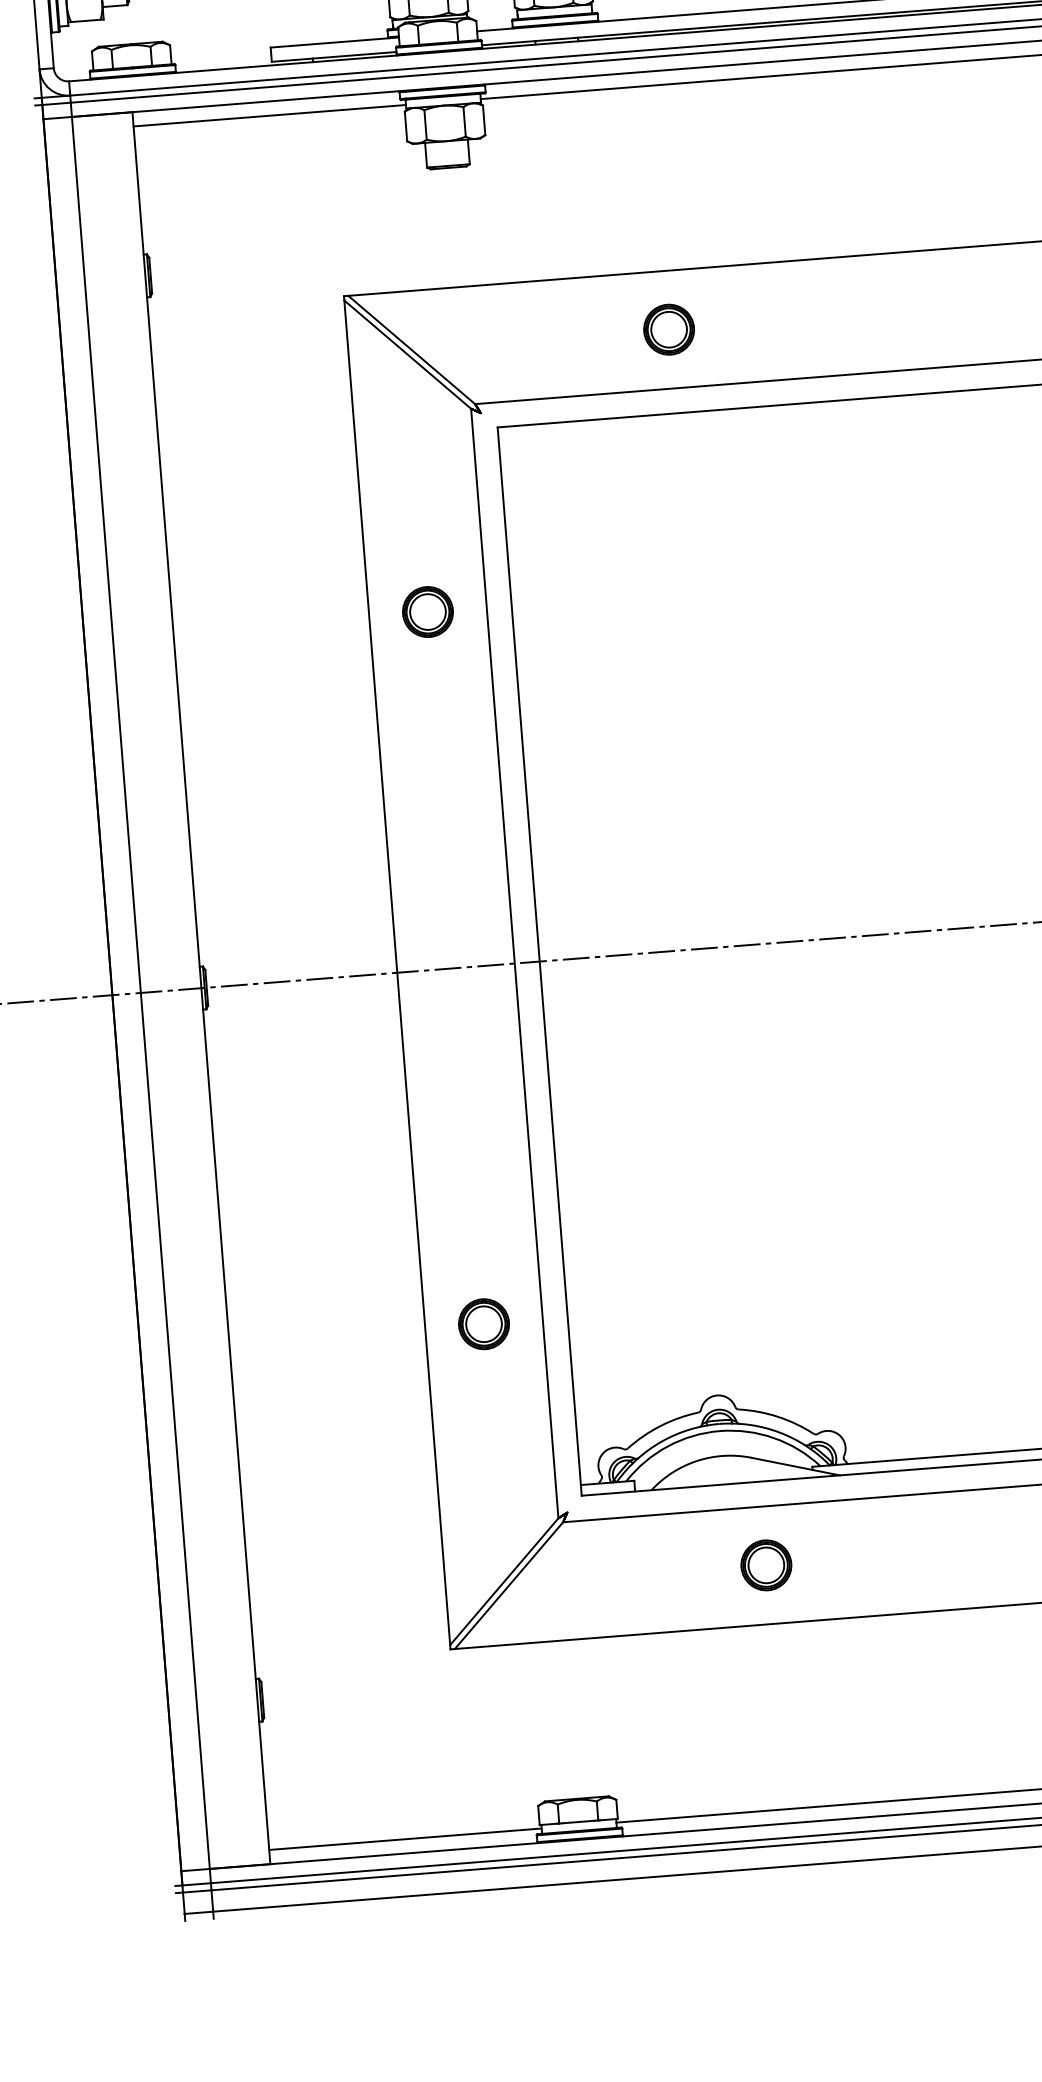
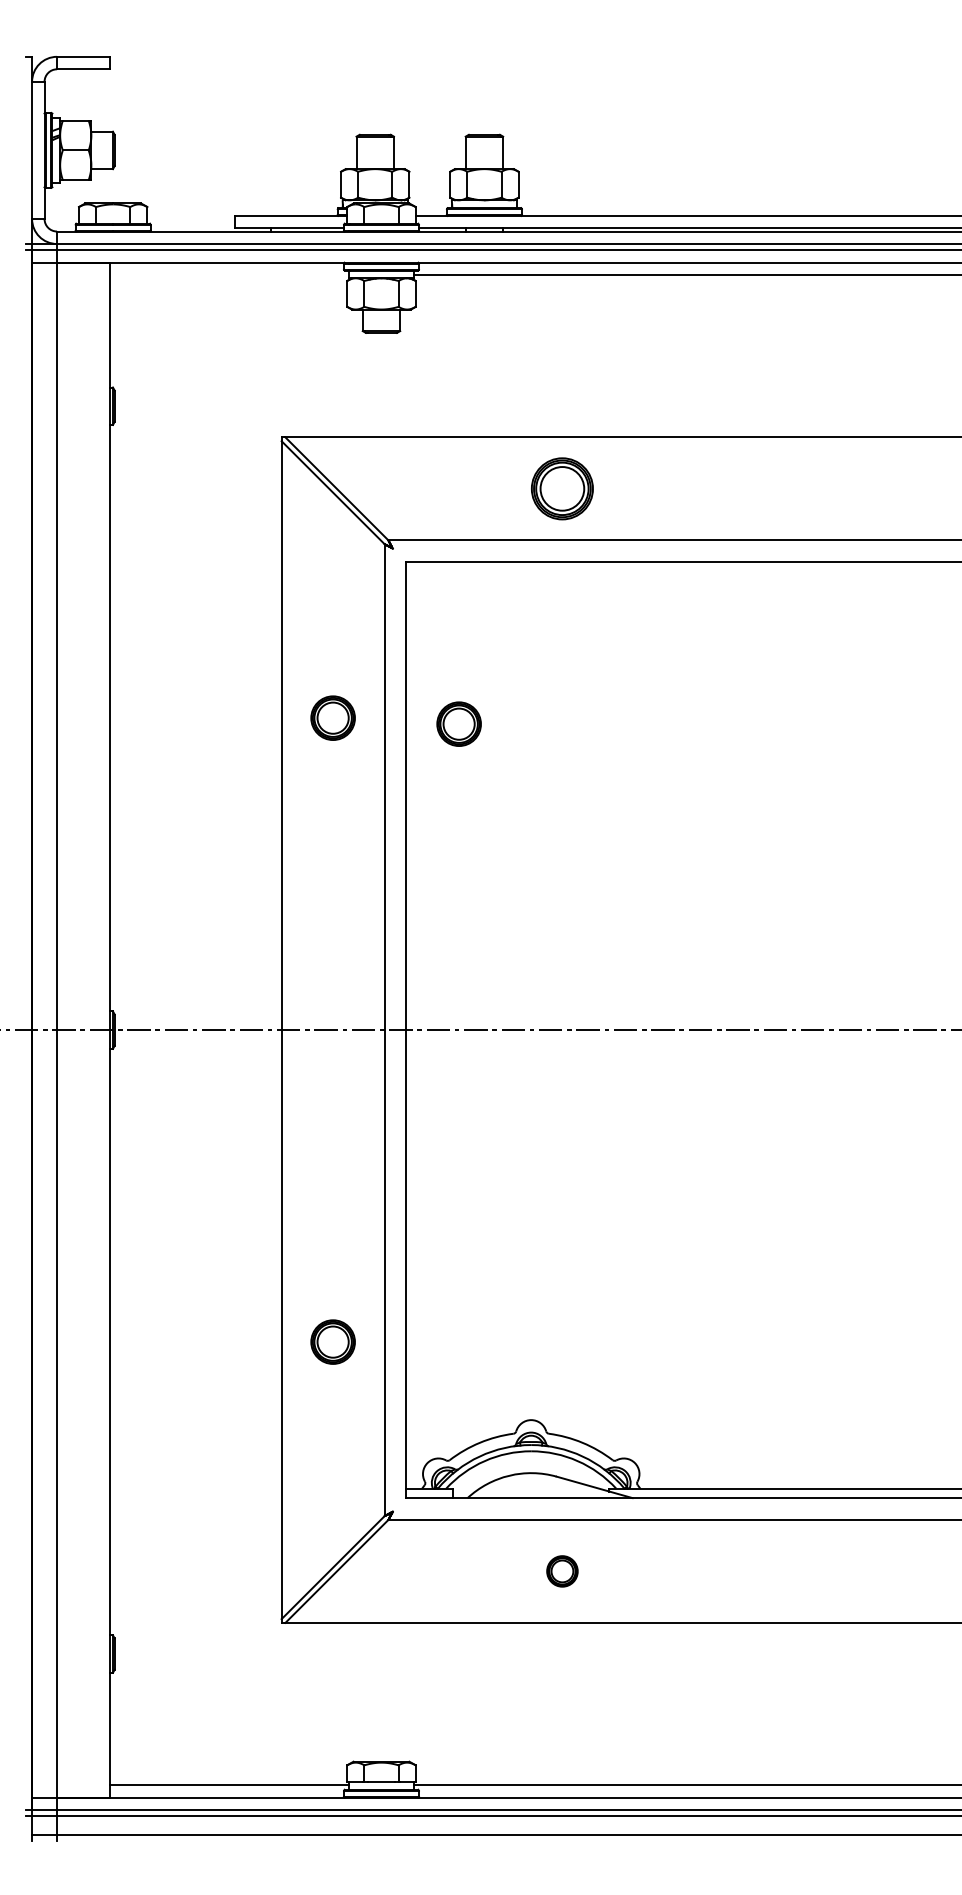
line: (269, 116) -> (229, 275), removed
part: (669, 329) -> (562, 488), size x1.4
part: (571, 606) -> (458, 723), added
part: (766, 1565) -> (562, 1571), size x0.7

